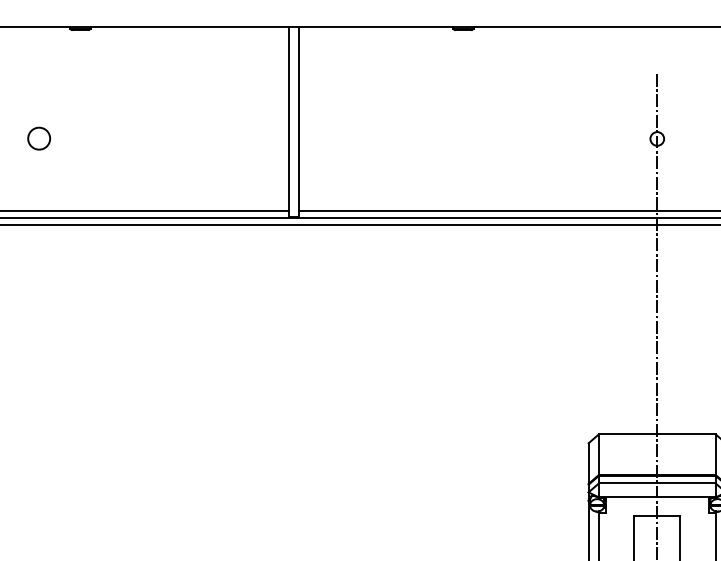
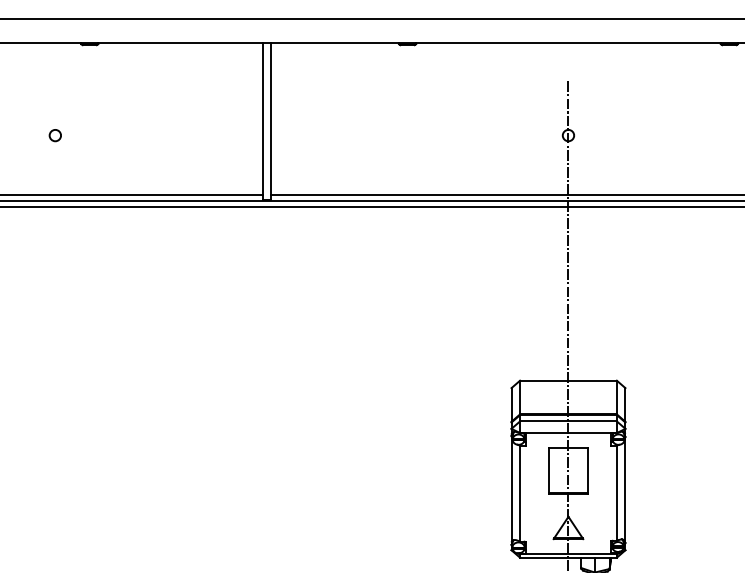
circle: (37, 138) -> (54, 135), size x0.62

